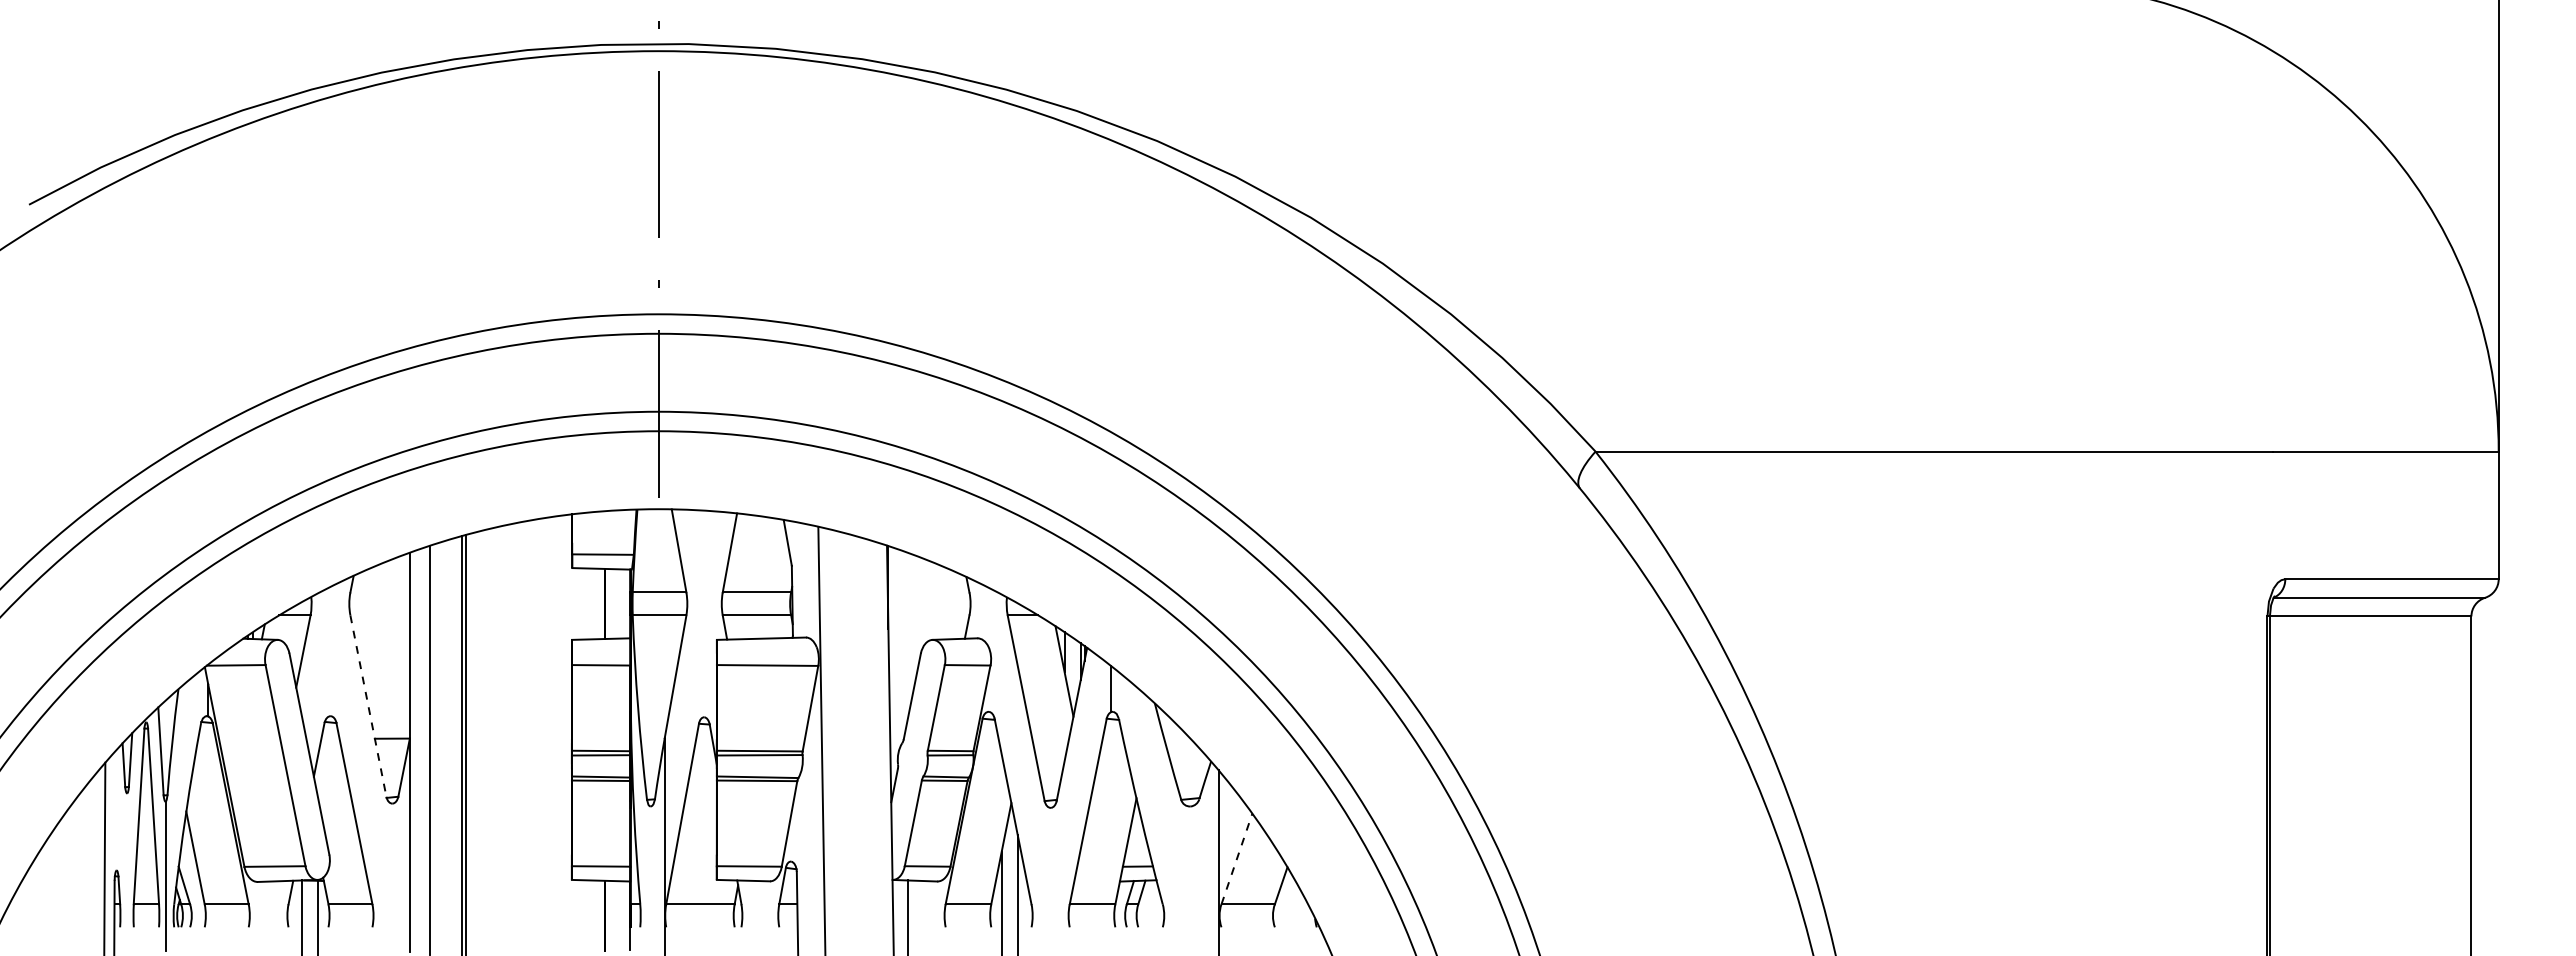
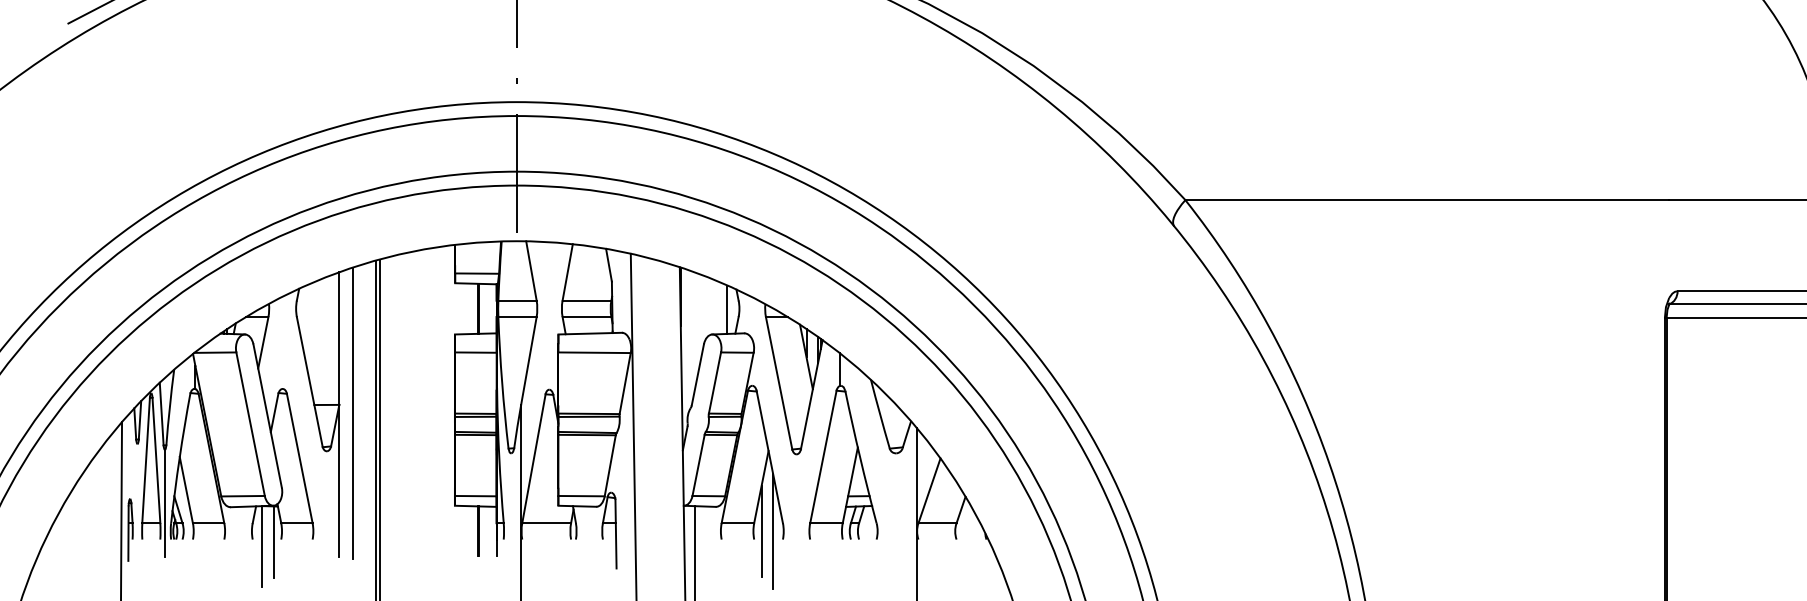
line: (953, 605) -> (727, 309), added
line: (368, 706) -> (309, 382), dashed -> solid
line: (1236, 859) -> (929, 491), dashed -> solid

